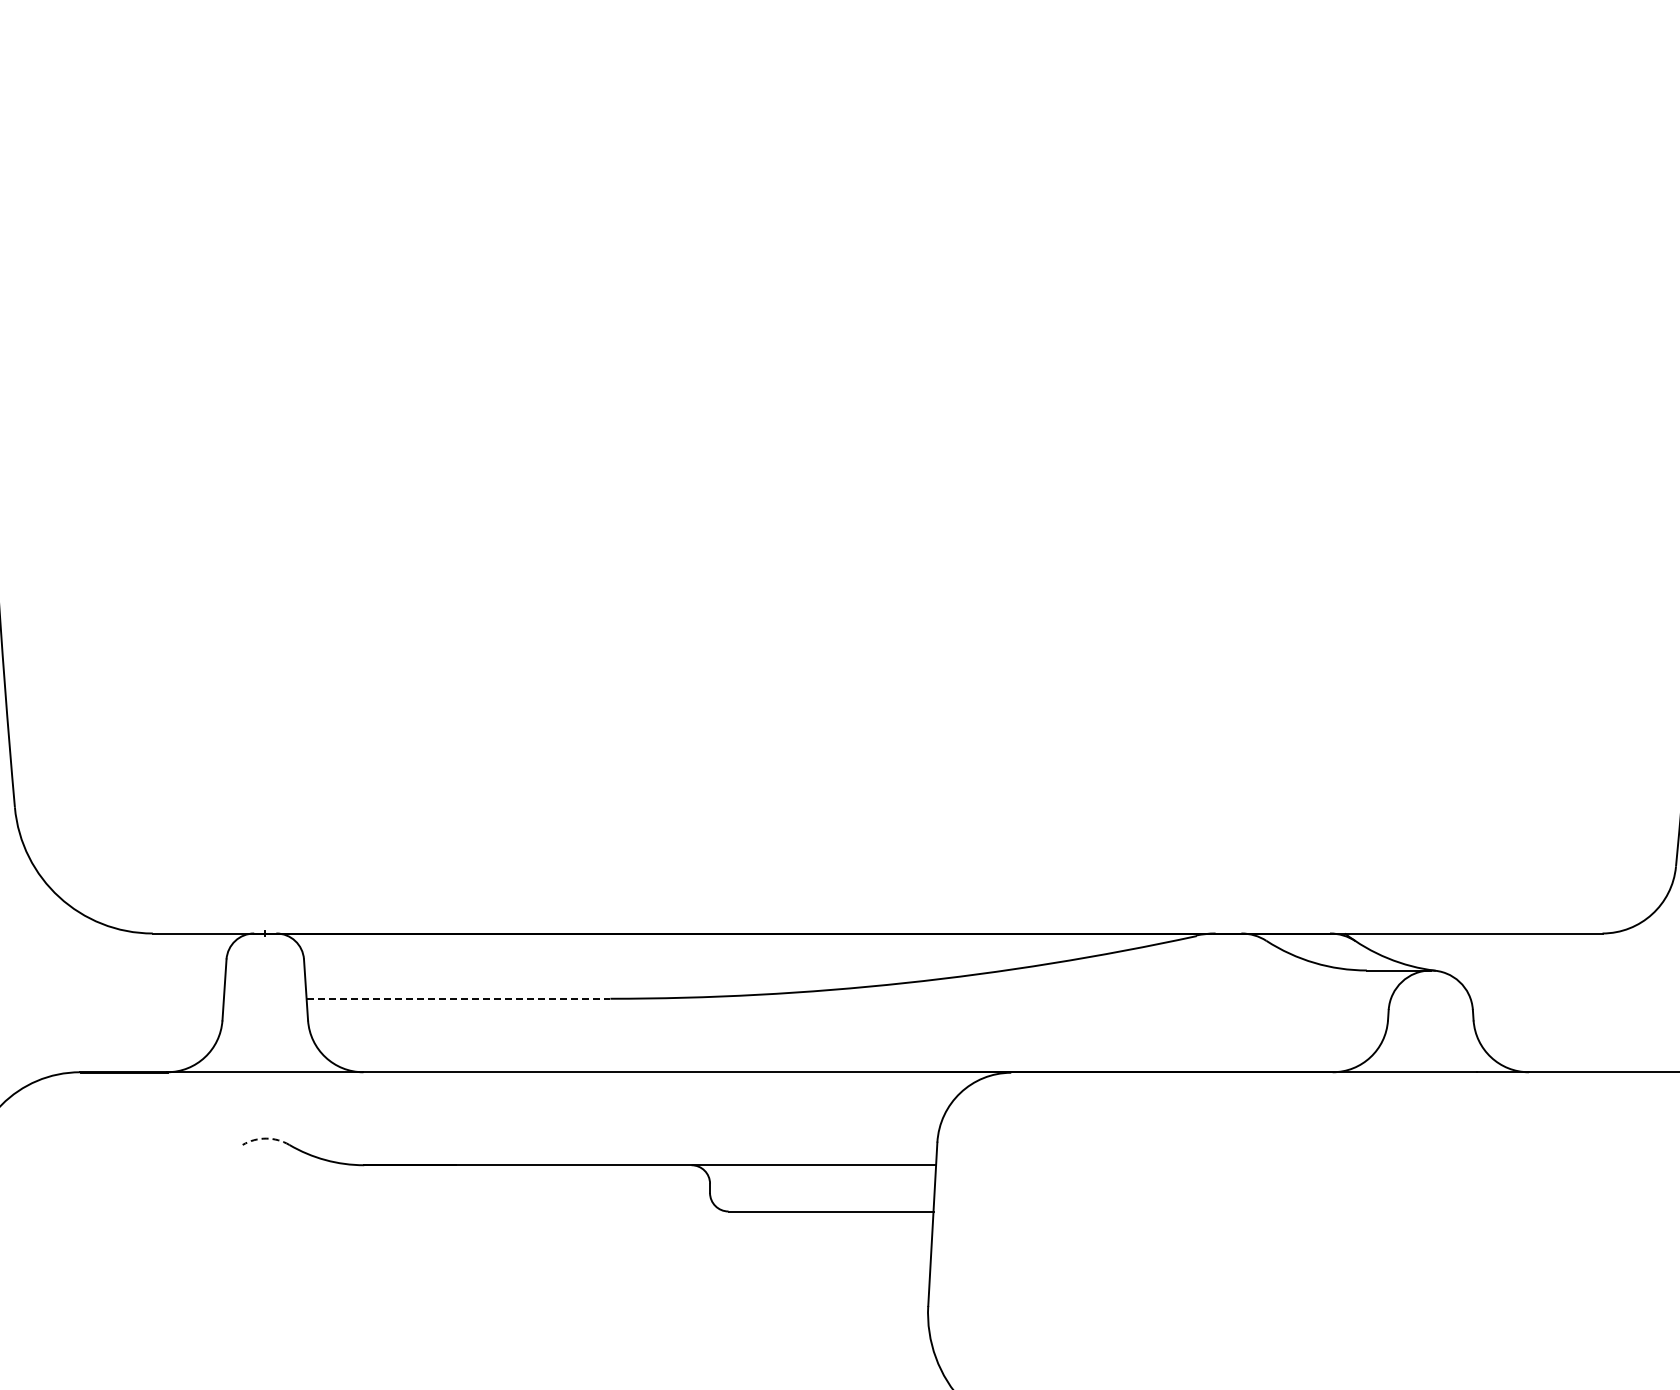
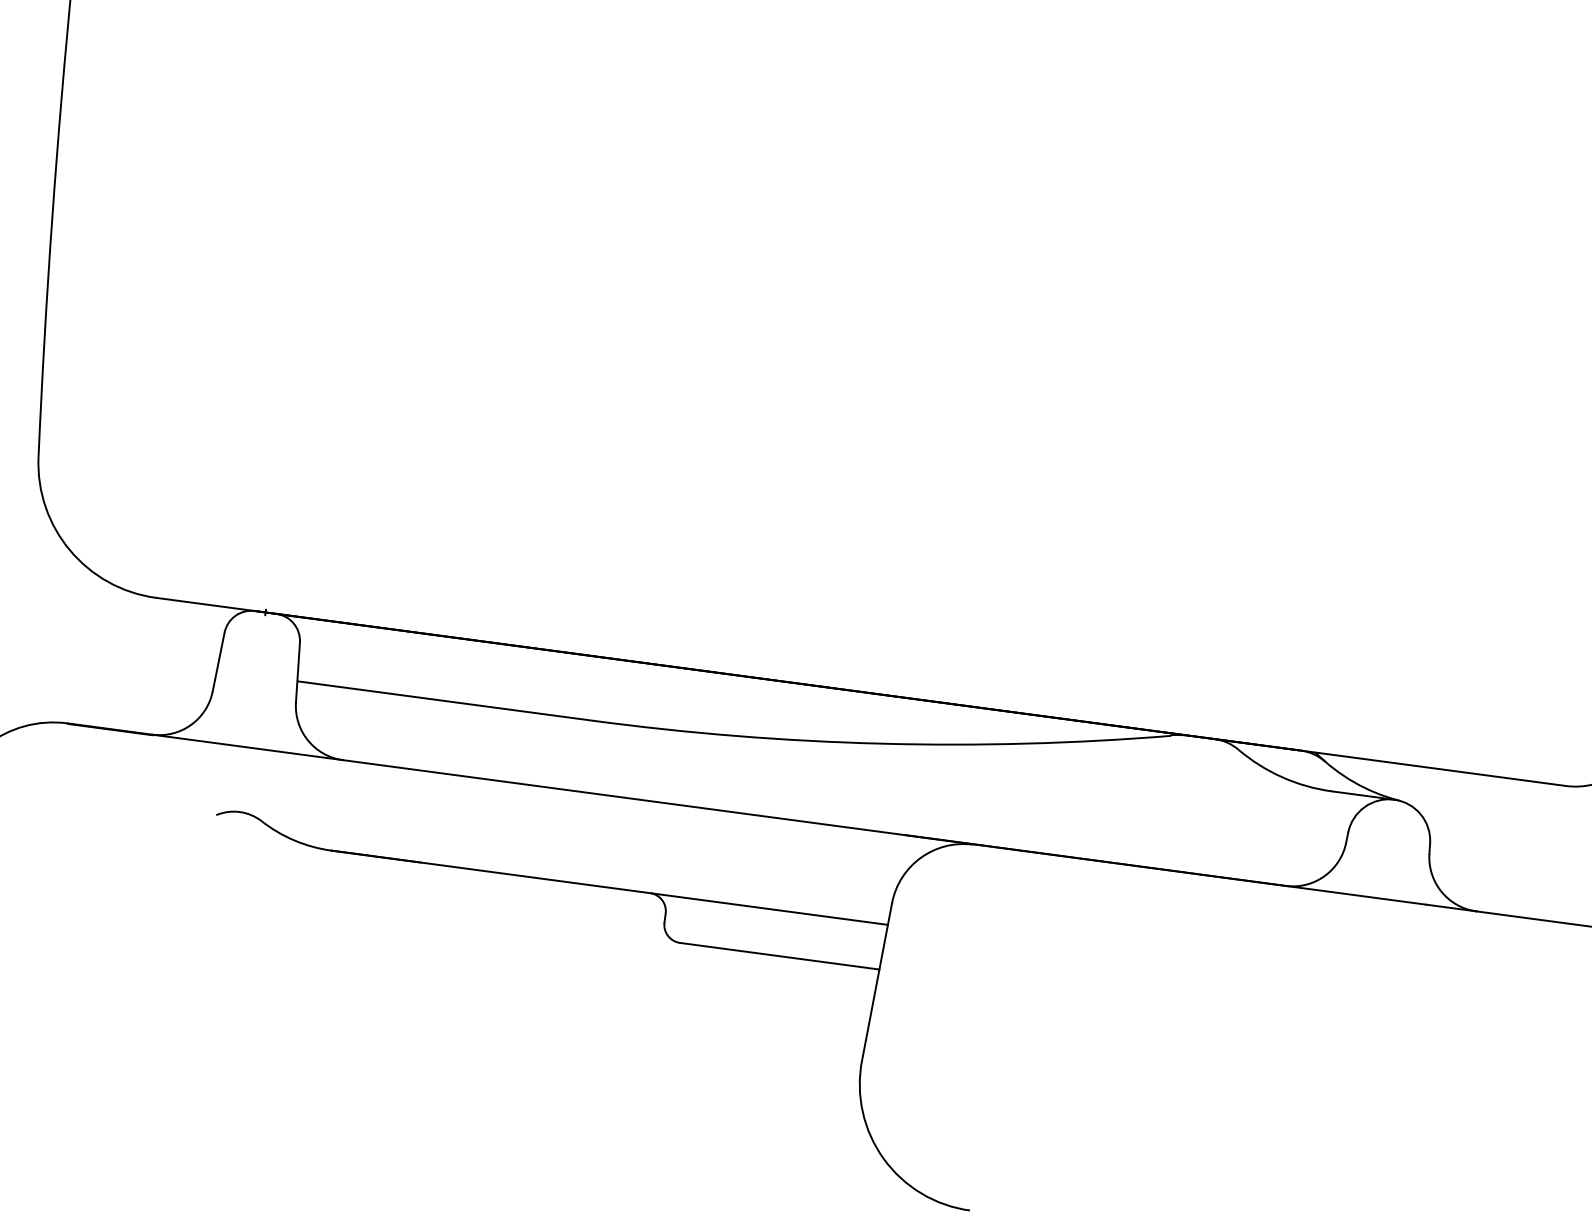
line: (458, 998) -> (445, 700), dashed -> solid
arc: (266, 1138) -> (240, 811), dashed -> solid

